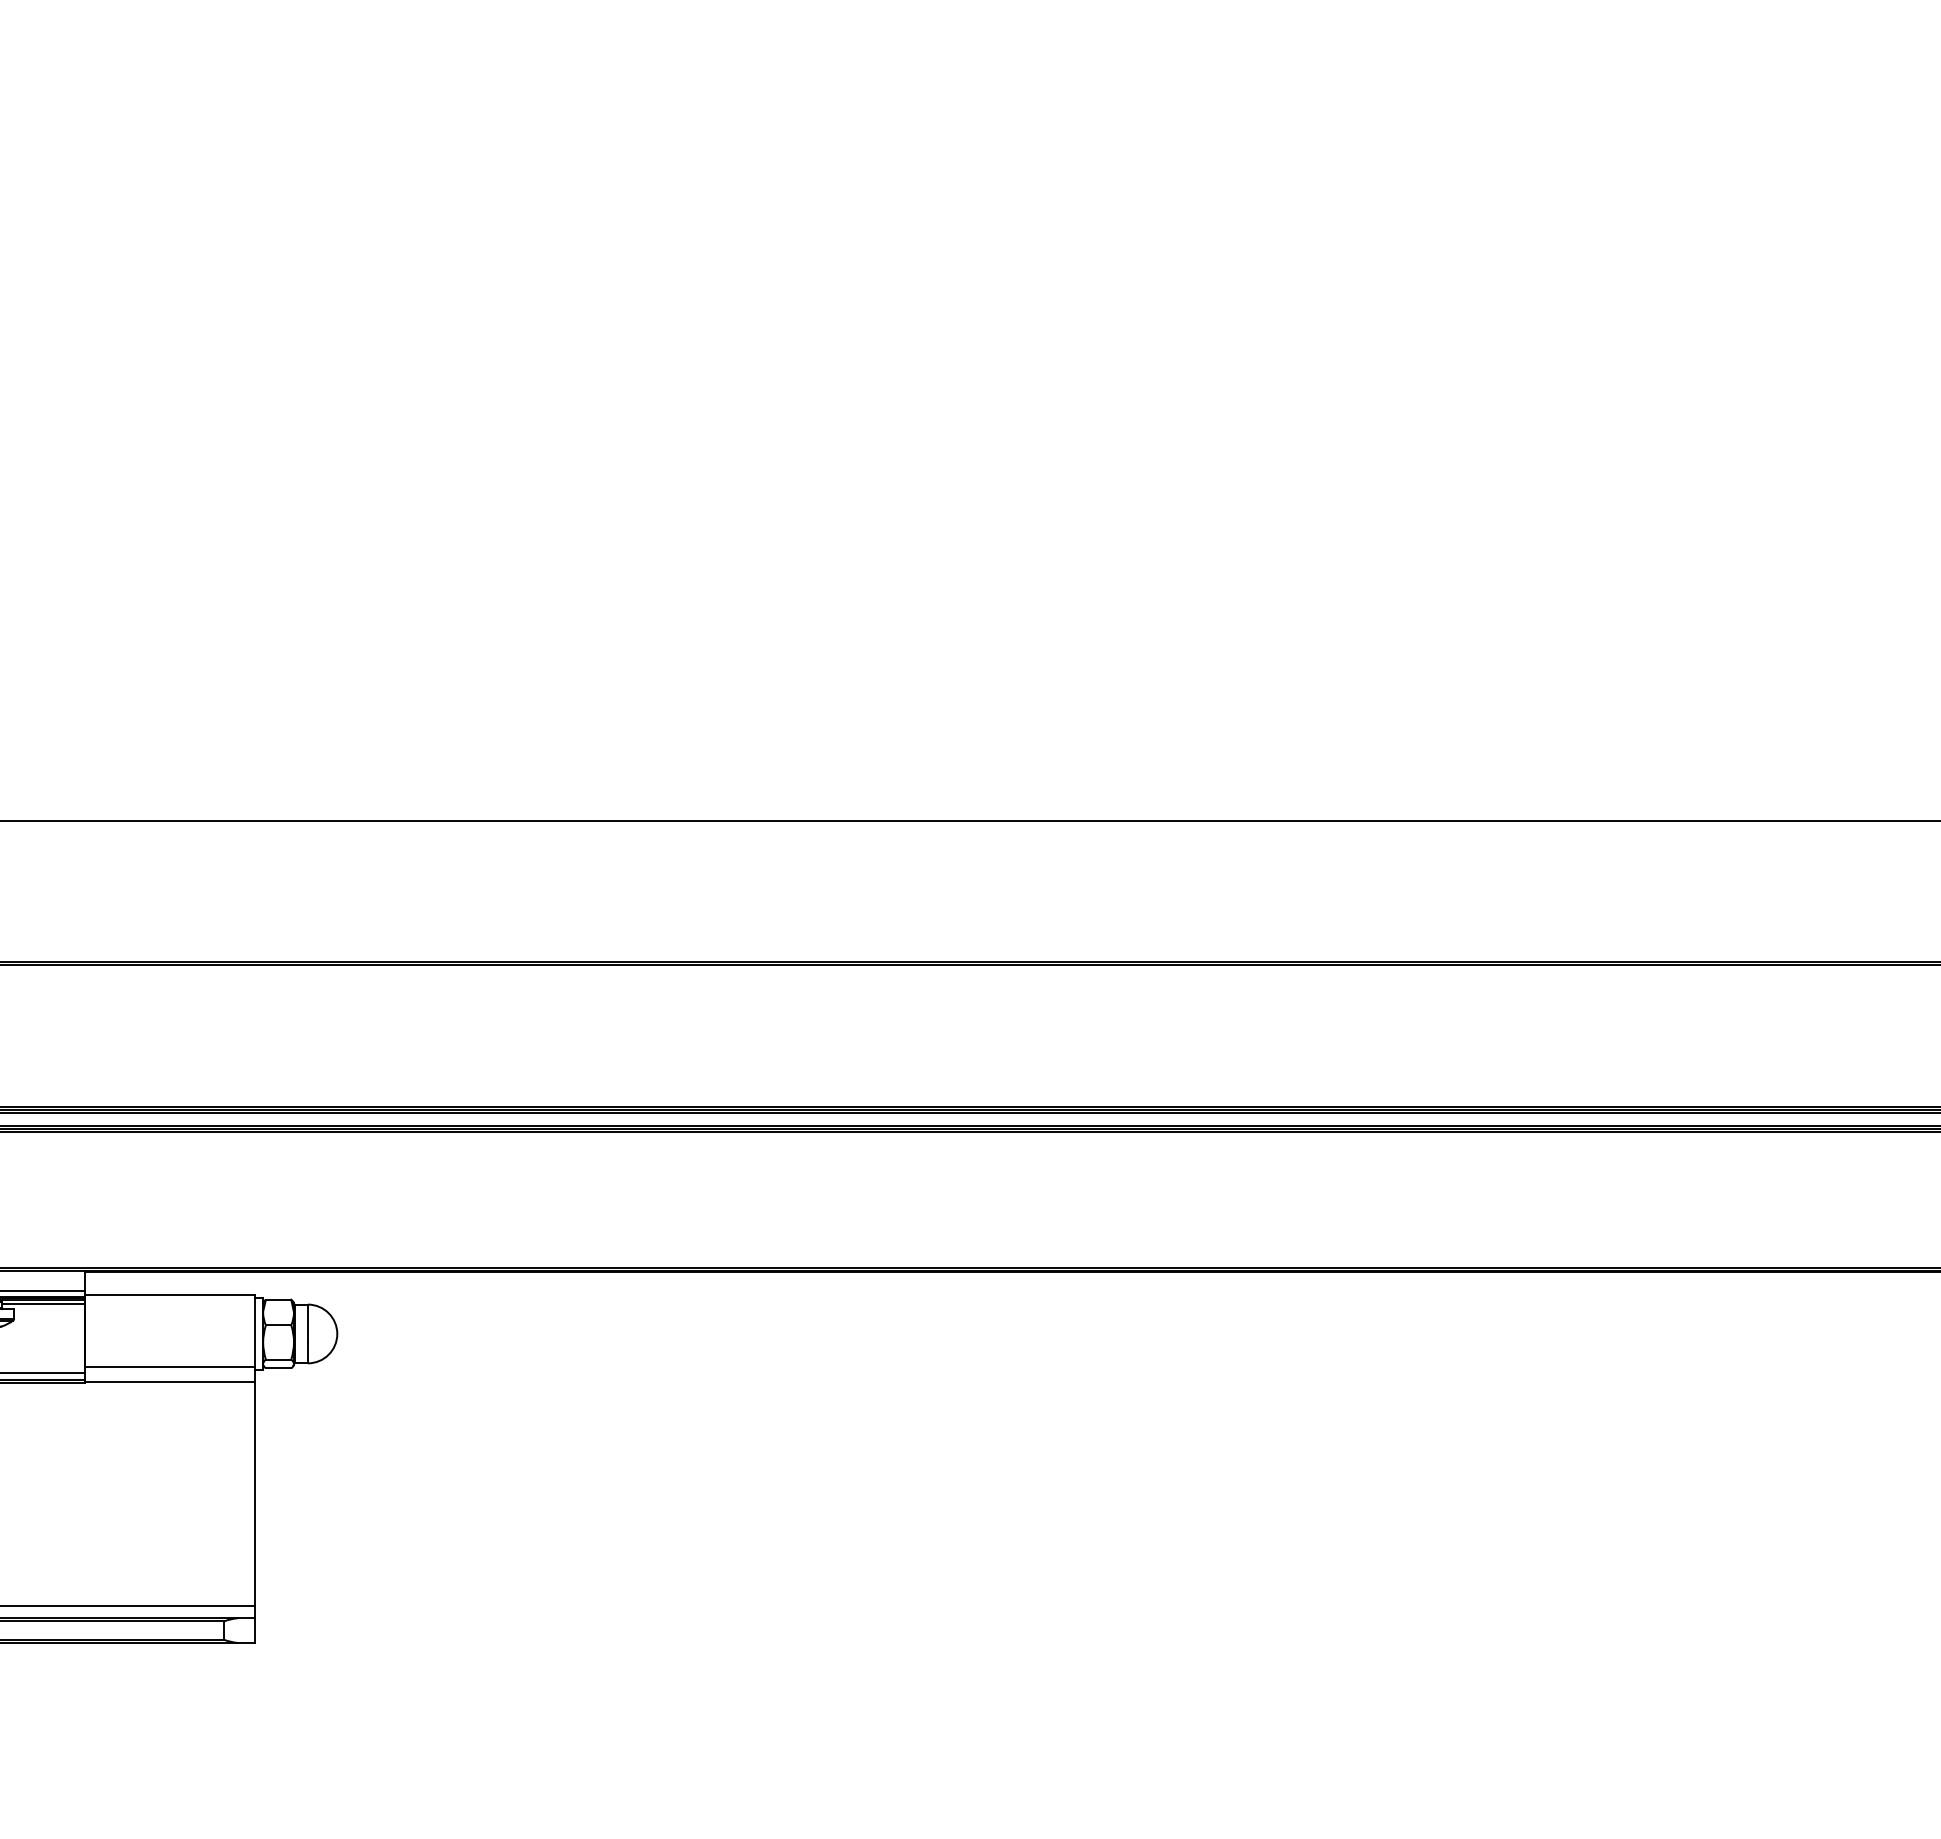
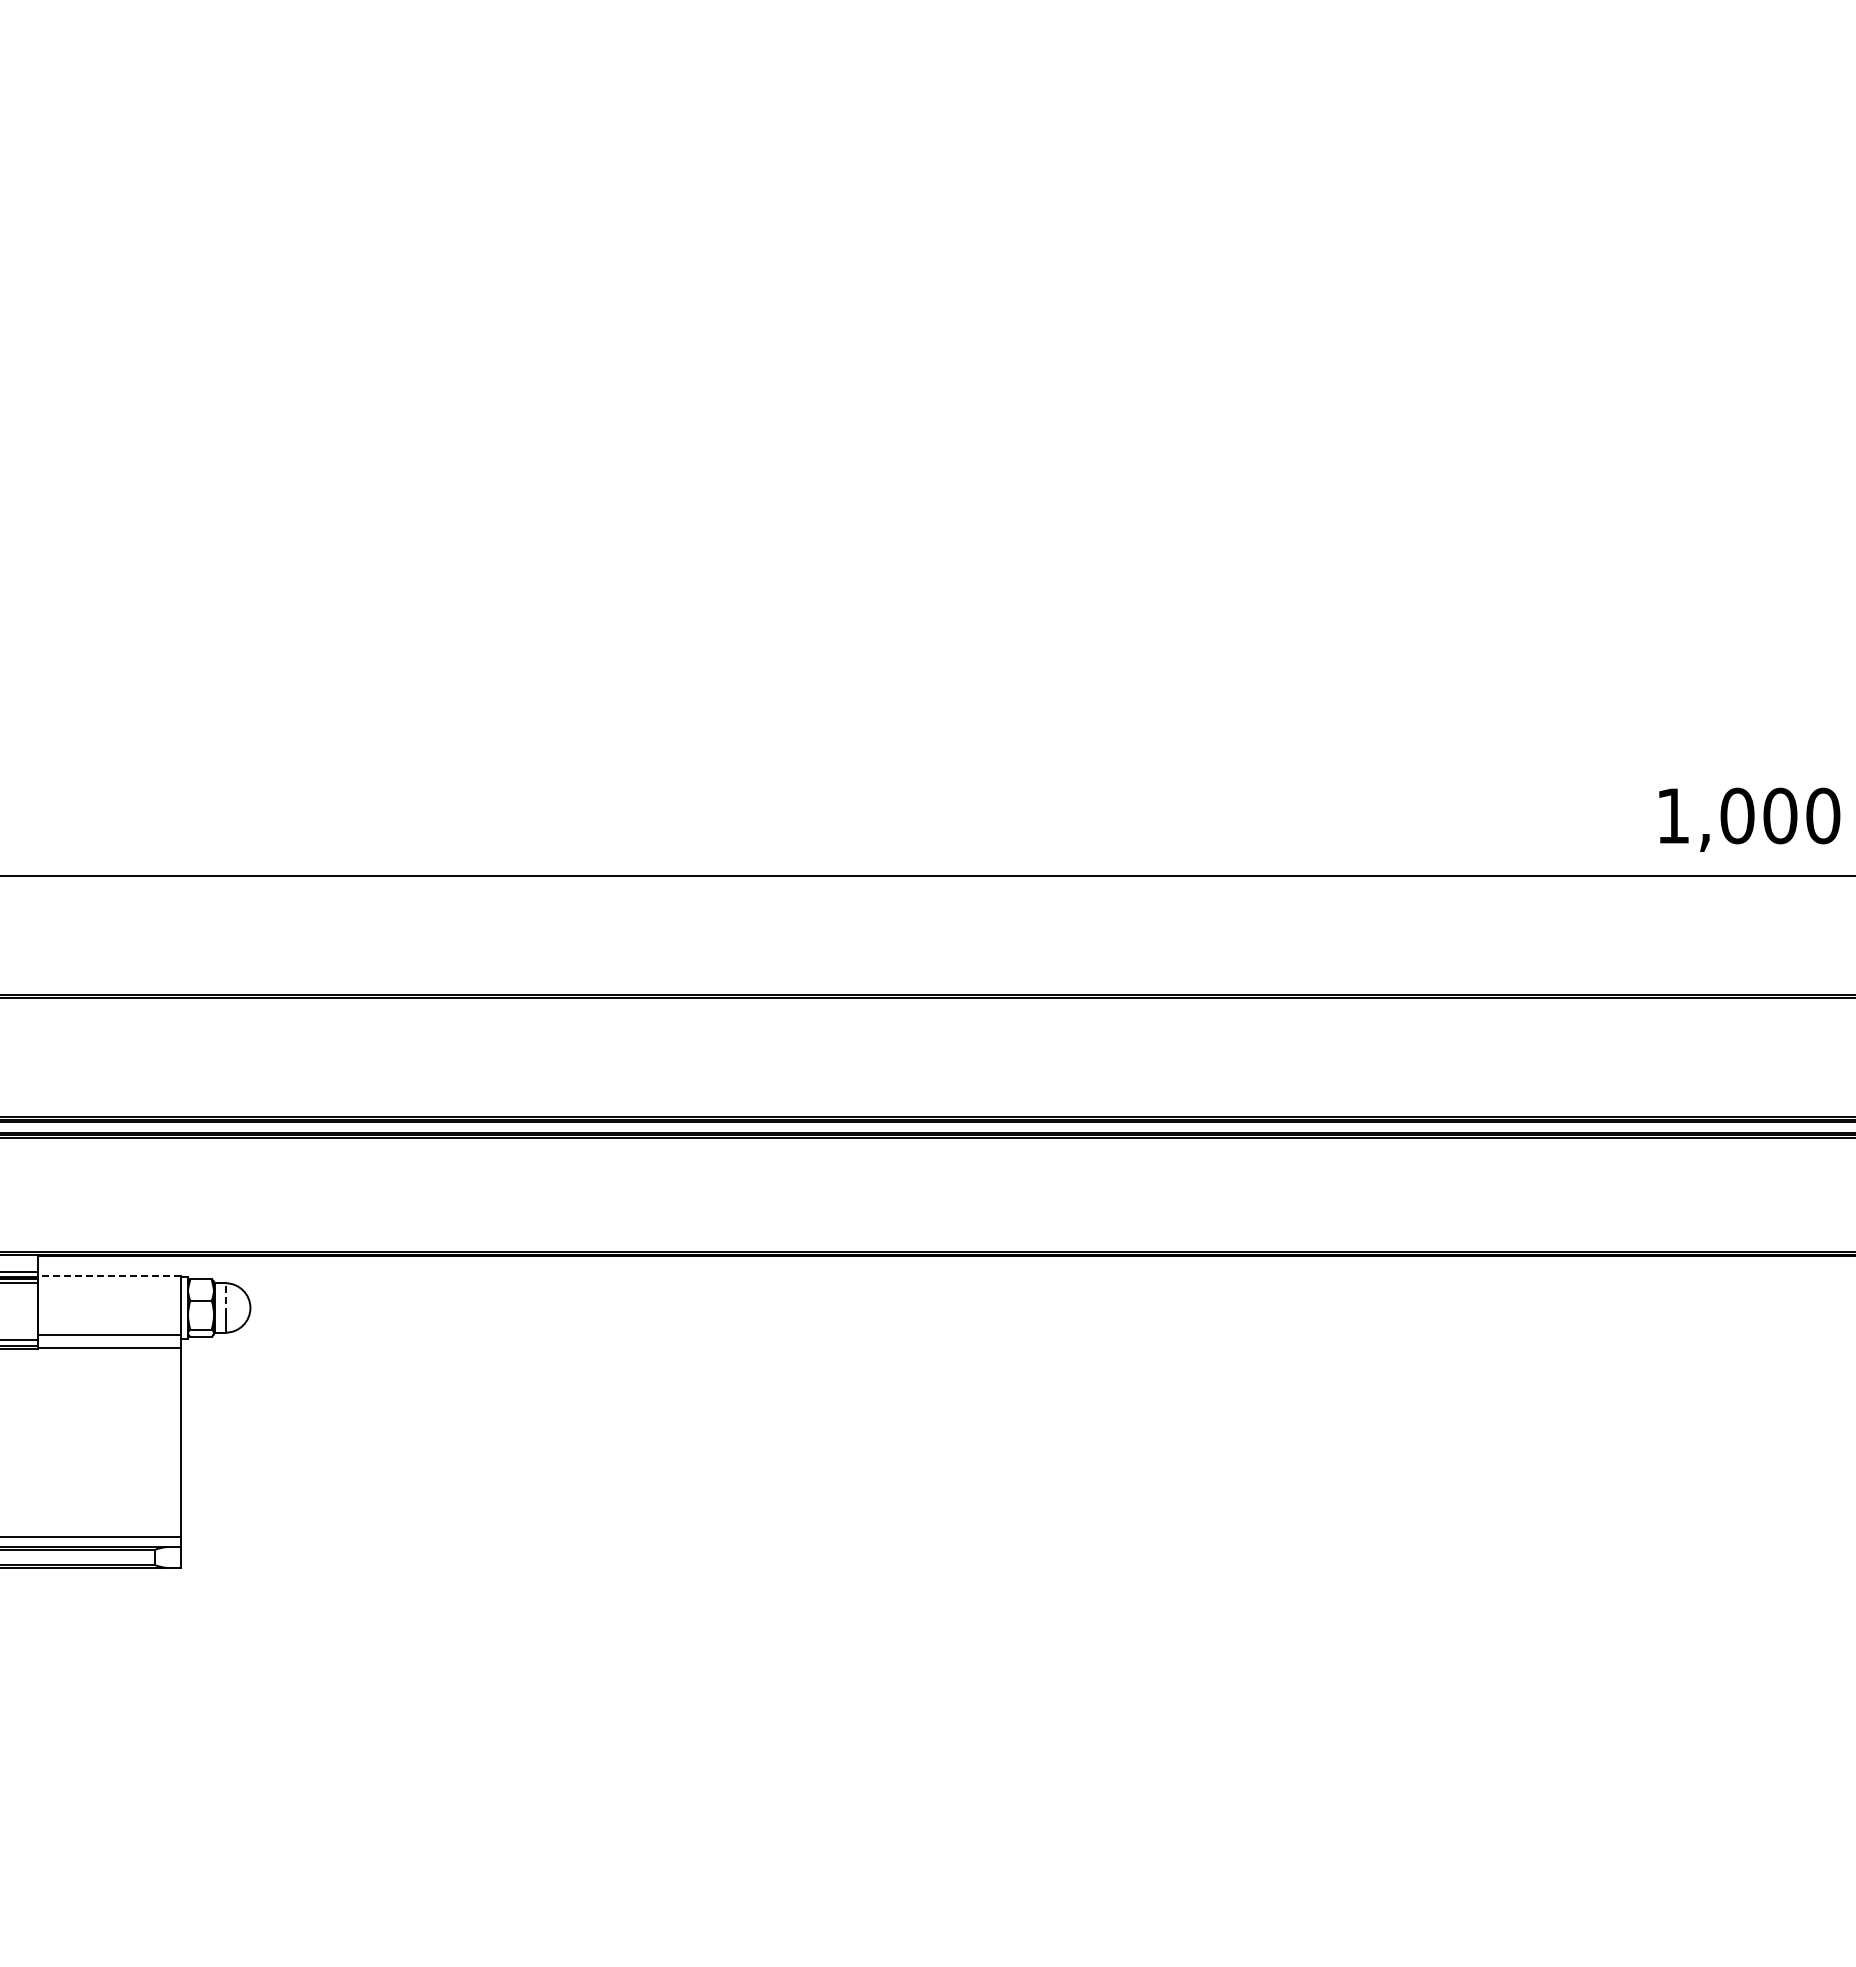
line: (169, 1295) -> (109, 1275), solid -> dashed
line: (307, 1323) -> (225, 1299), solid -> dashed

